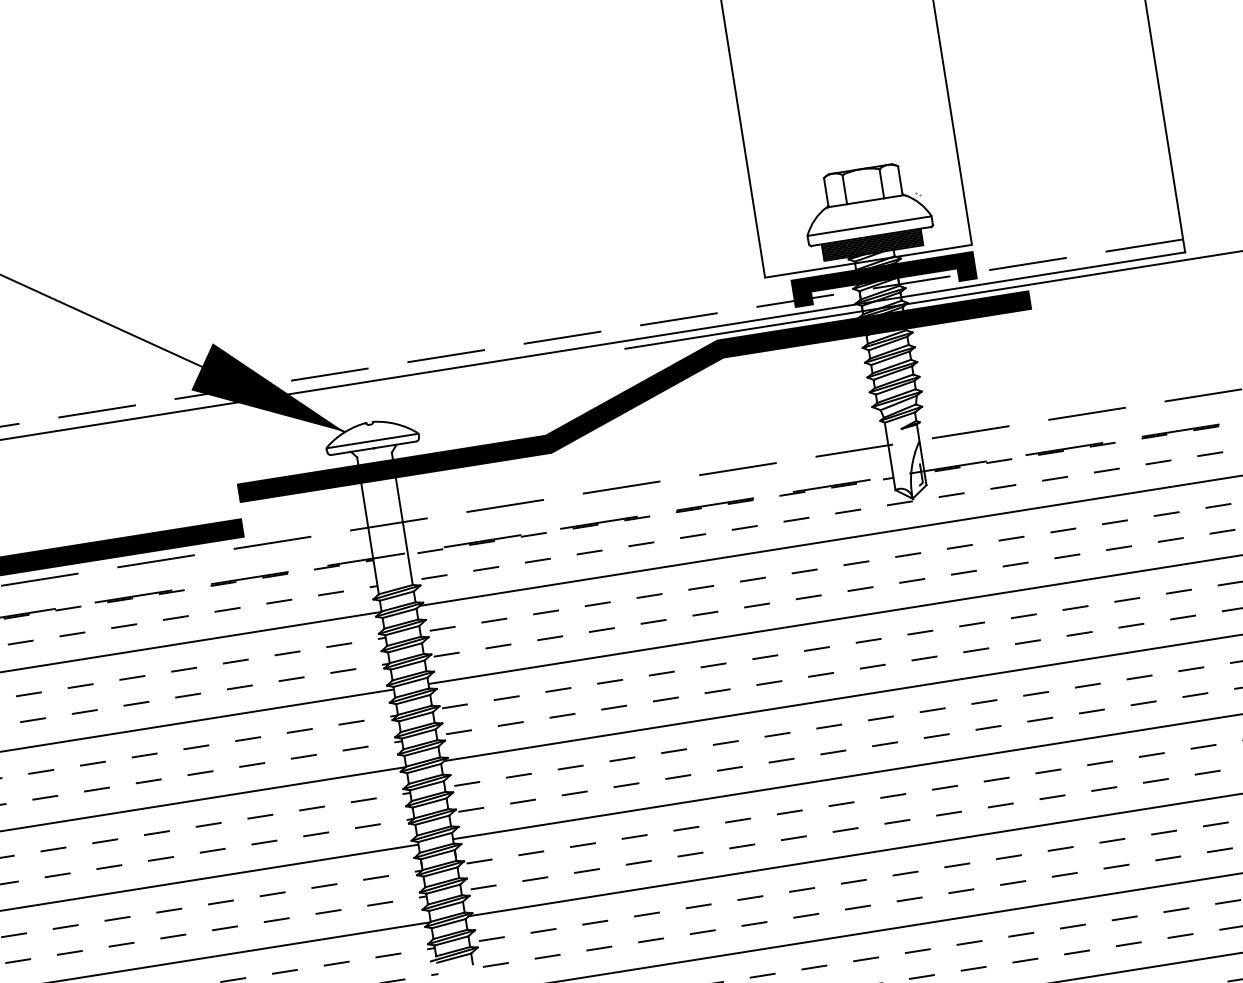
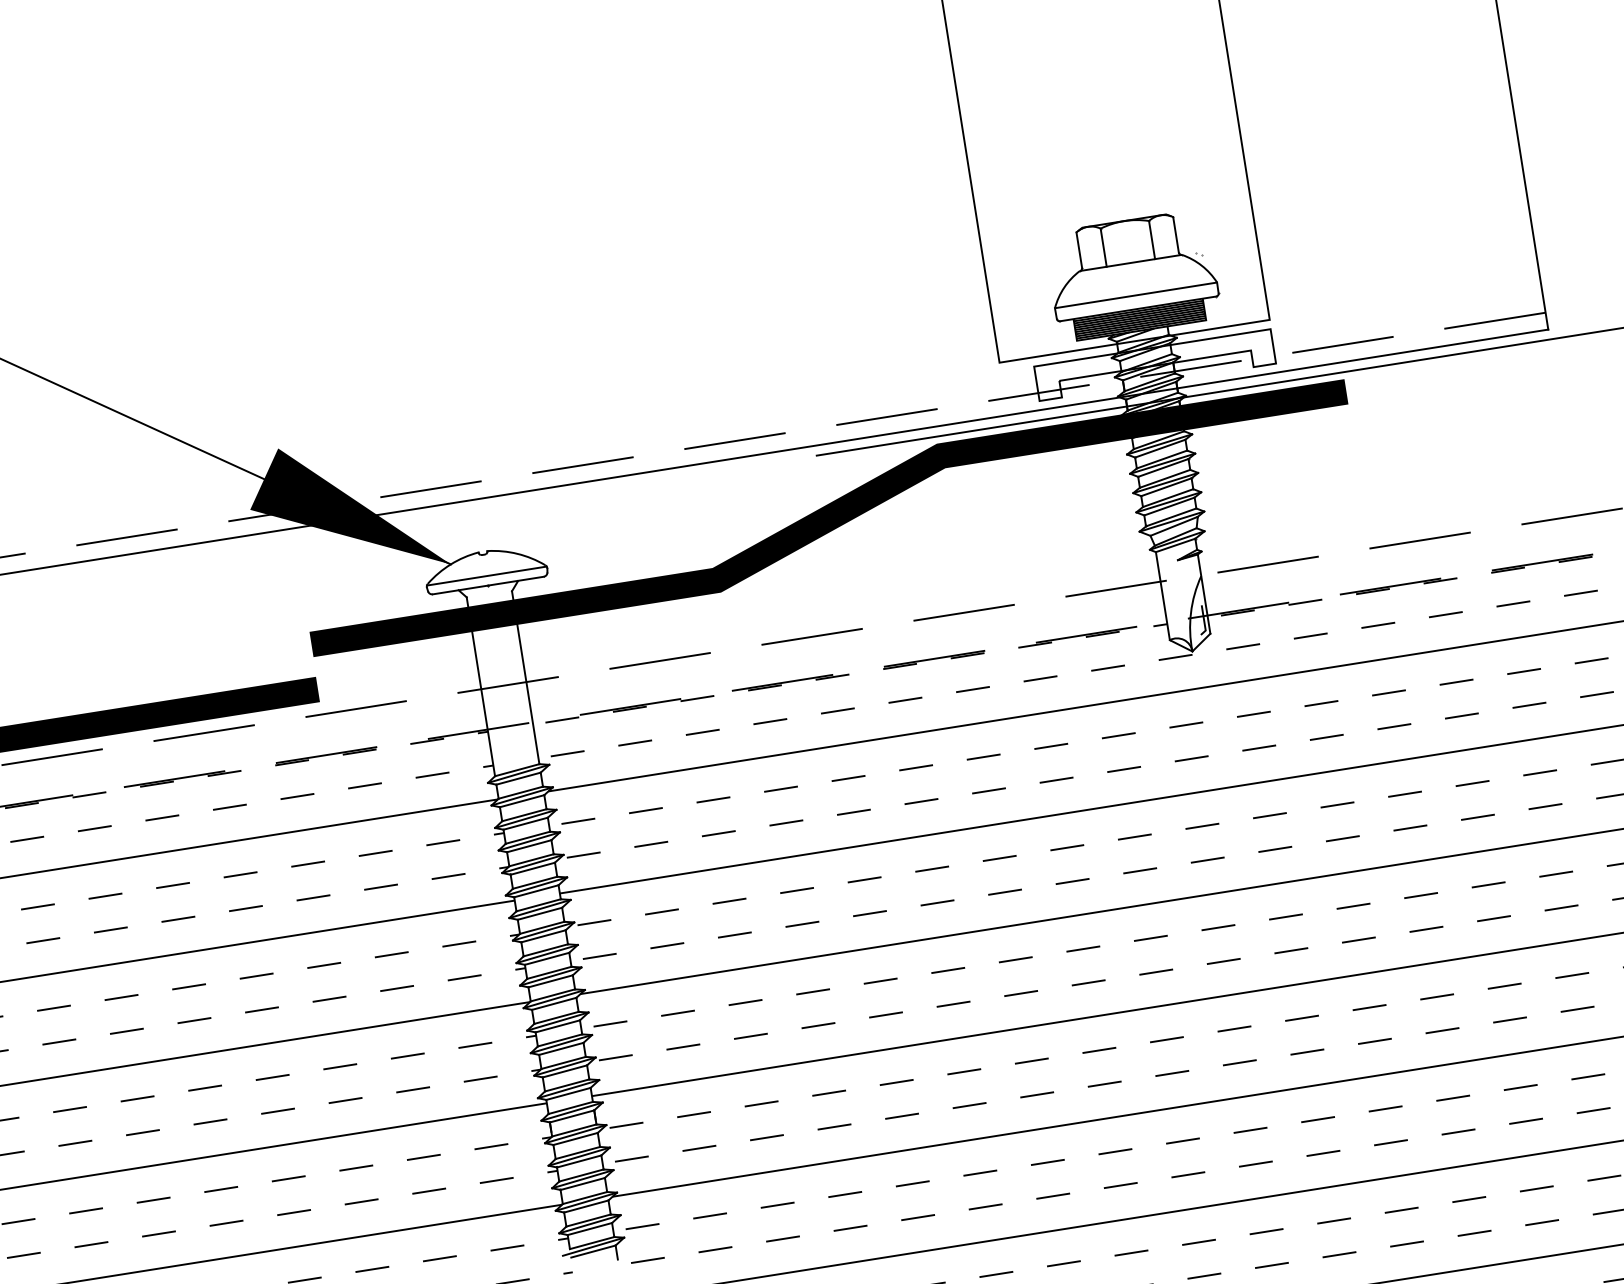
fill: (883, 279) -> (1154, 365), removed

